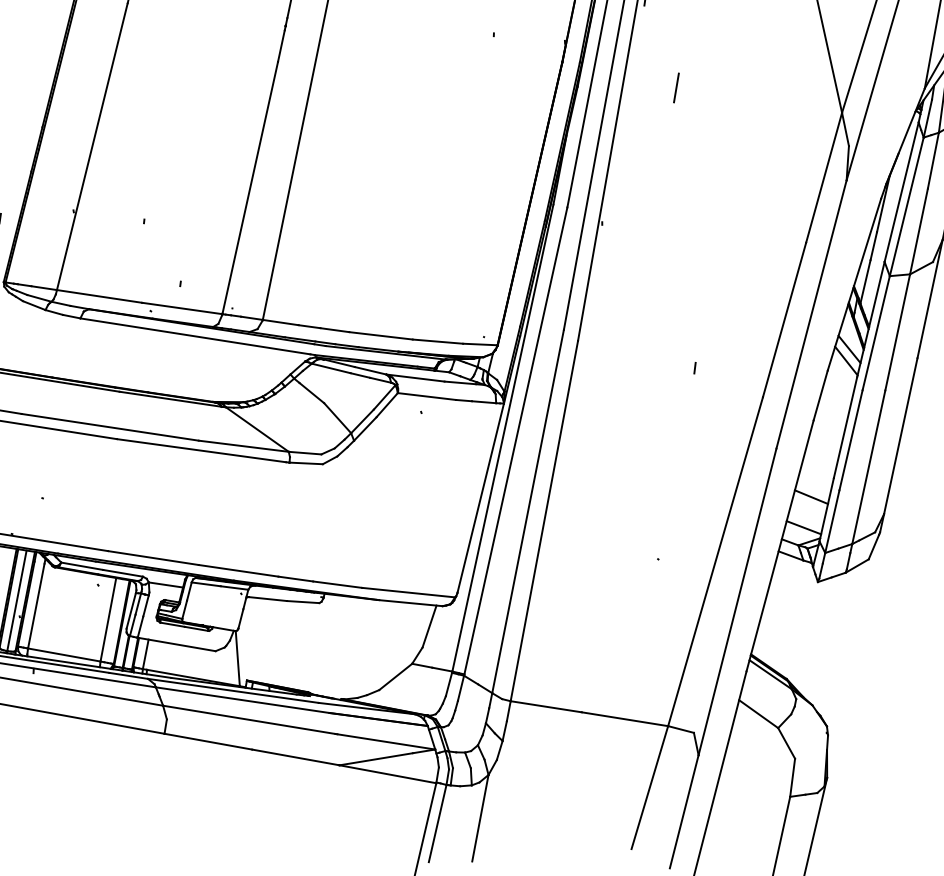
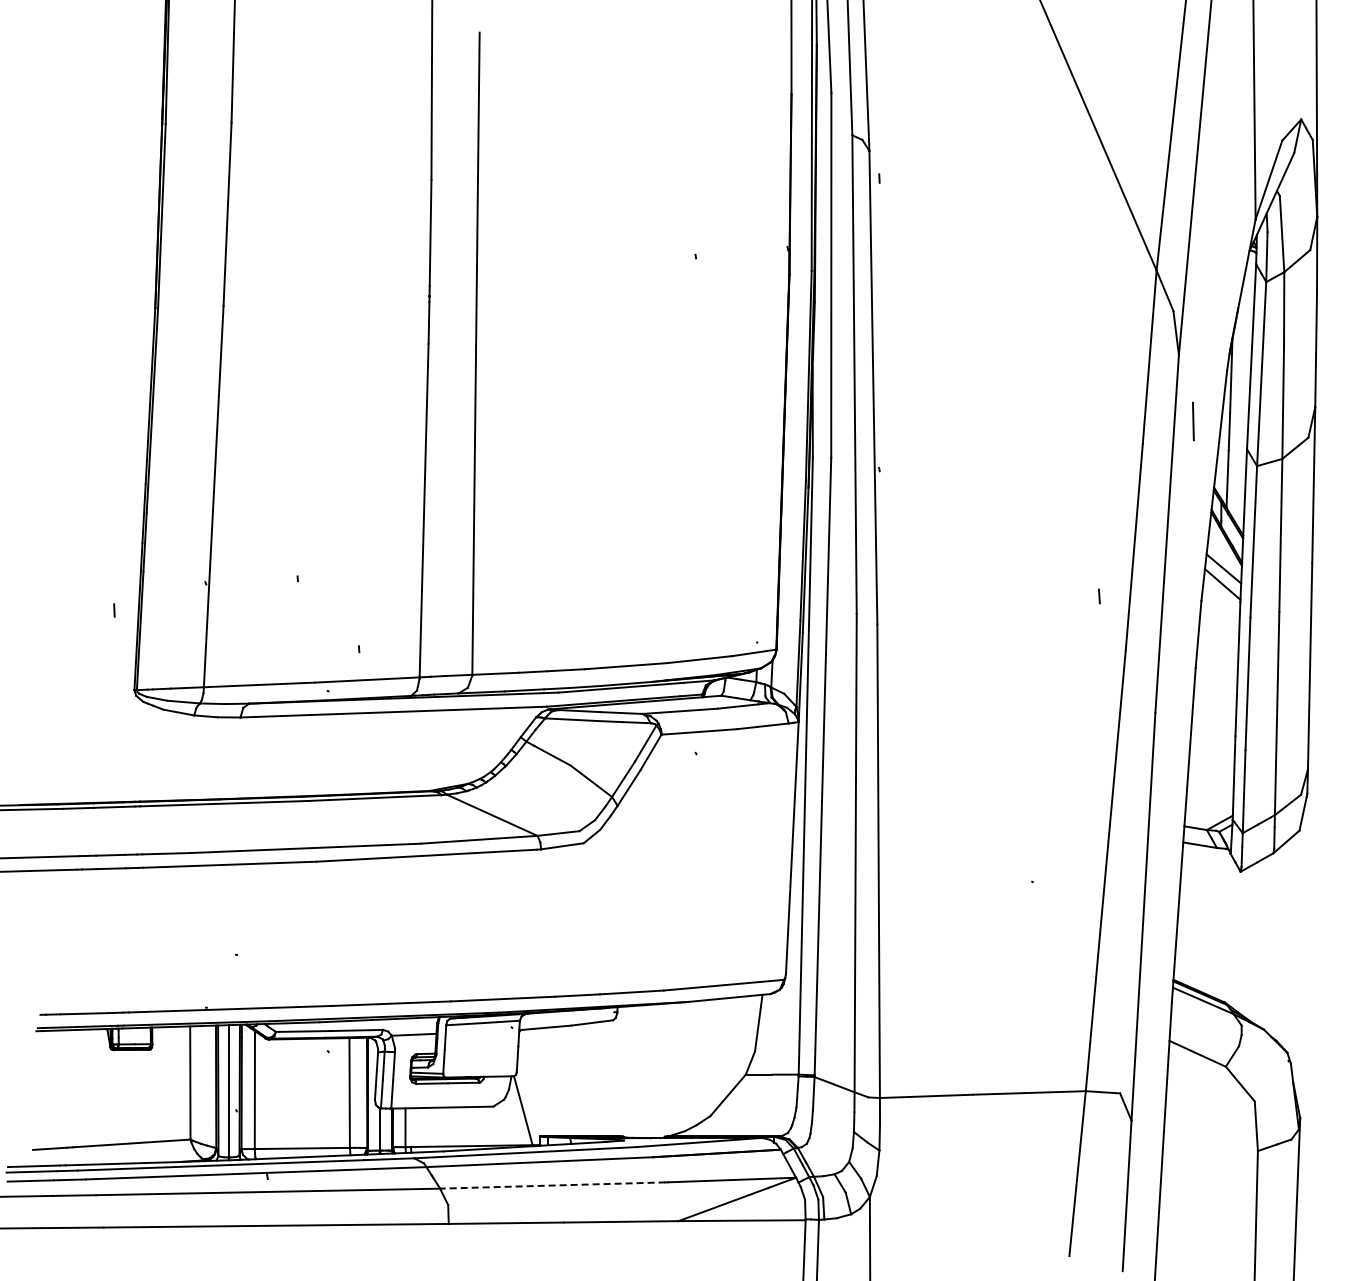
line: (676, 87) -> (1193, 421), moved
line: (695, 368) -> (1099, 596), moved
line: (811, 497) -> (1211, 765), removed
line: (803, 527) -> (1209, 806), removed
line: (249, 719) -> (552, 1185), solid -> dashed

